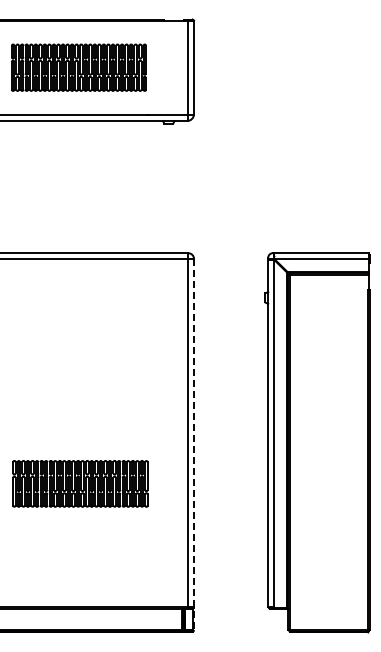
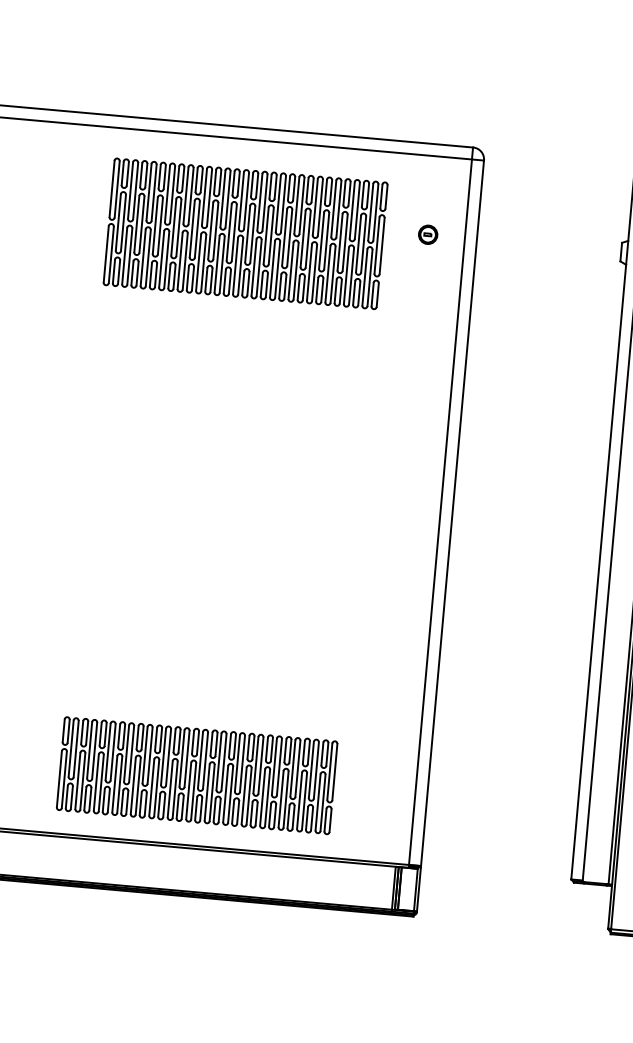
part: (169, 297) -> (427, 233), added
part: (80, 305) -> (245, 234), added
line: (194, 444) -> (451, 536), dashed -> solid
part: (80, 483) -> (197, 774), moved

